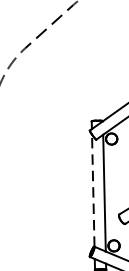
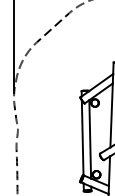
line: (93, 190) -> (82, 137), dashed -> solid

